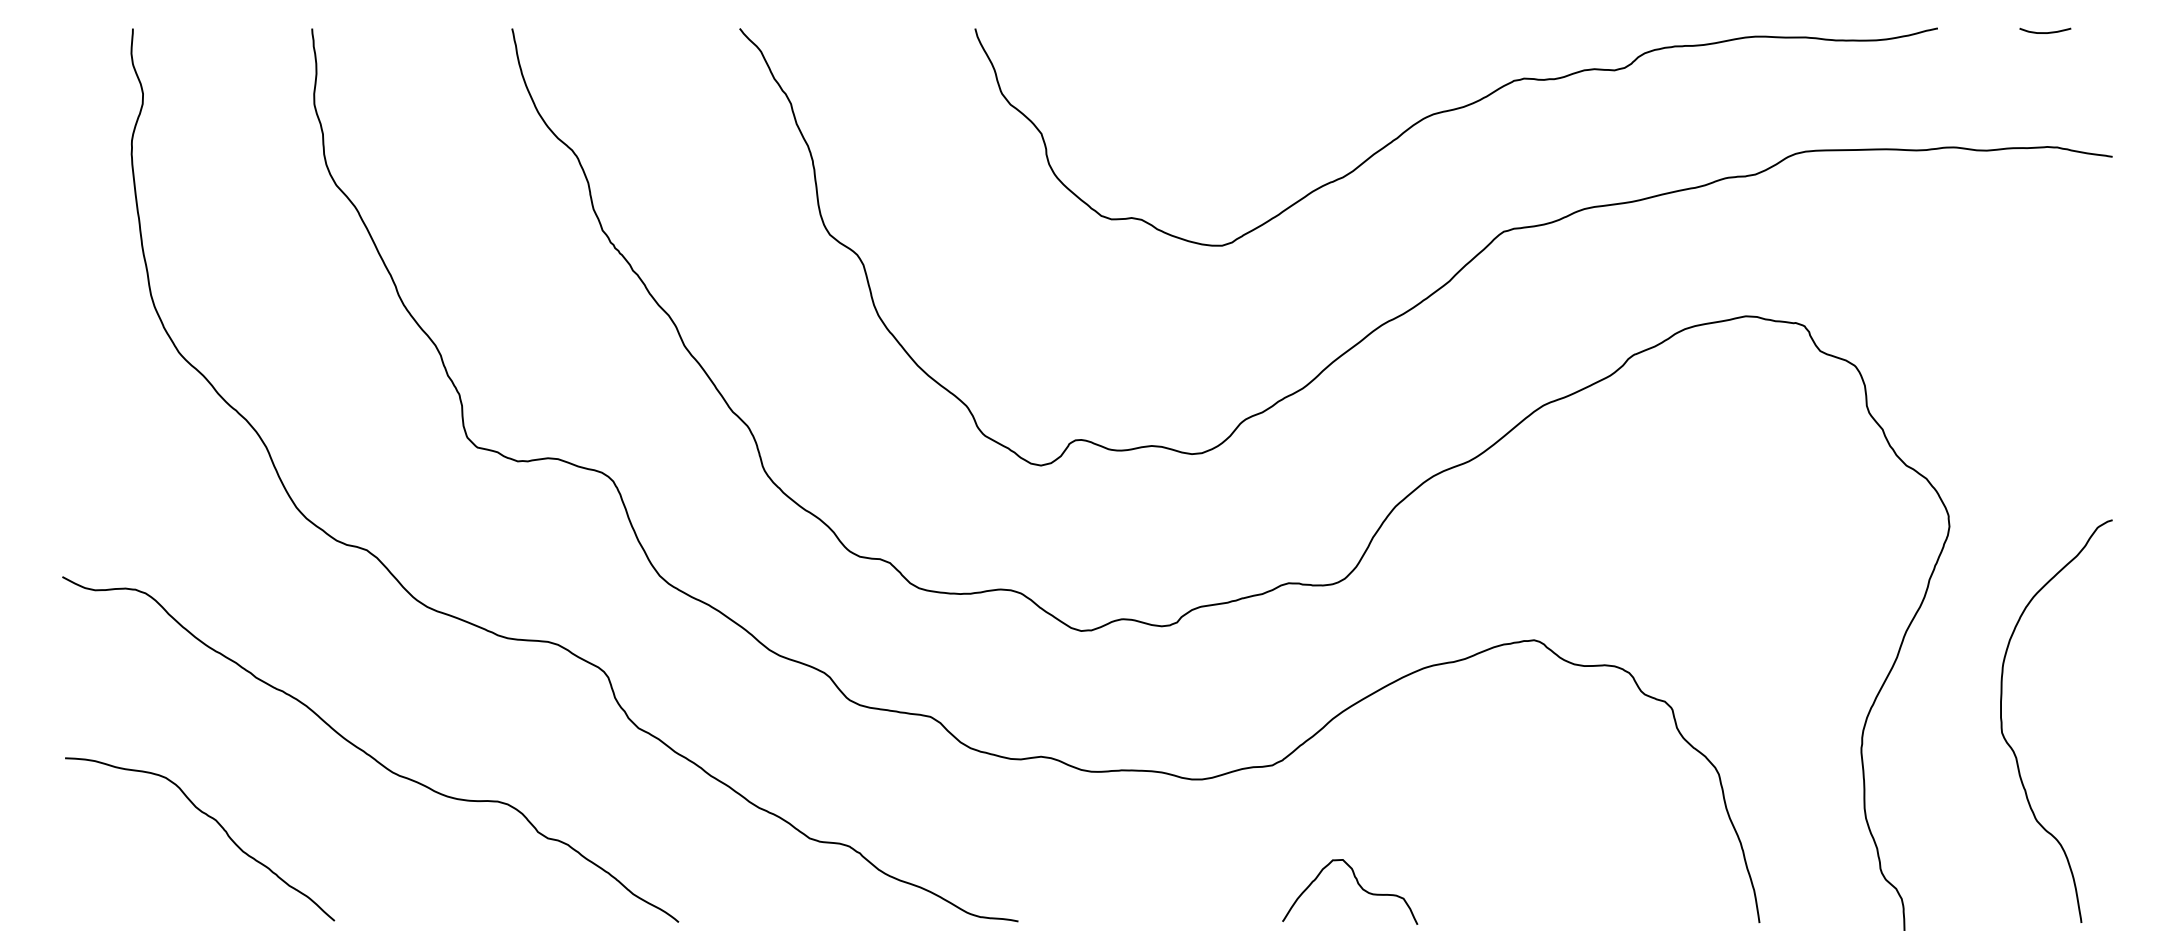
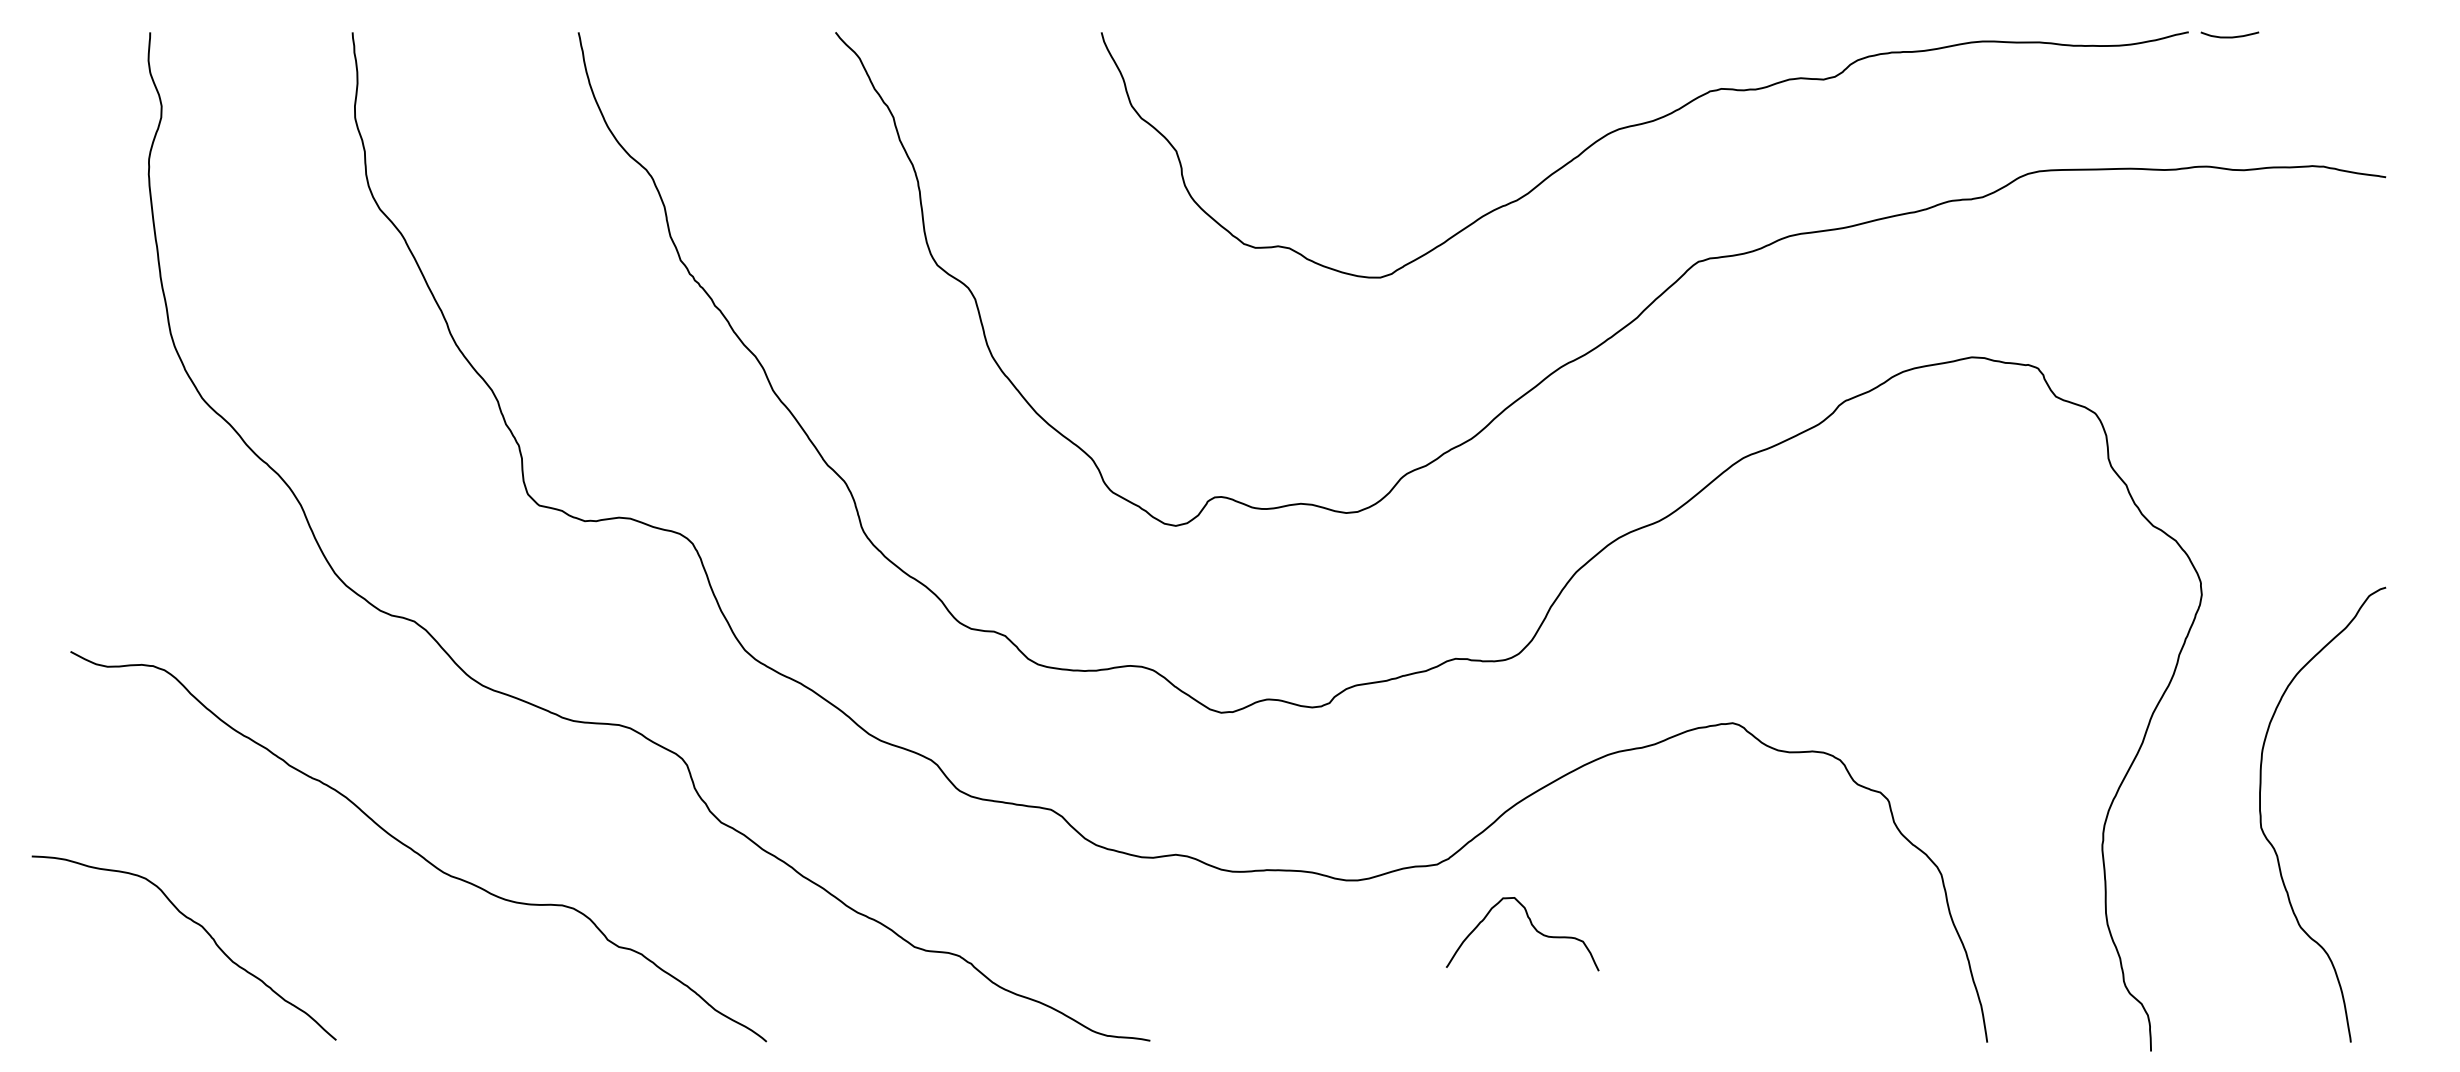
curve: (2045, 32) -> (2230, 36), moved
curve: (210, 818) -> (196, 924), moved
curve: (1357, 884) -> (1530, 925), moved

